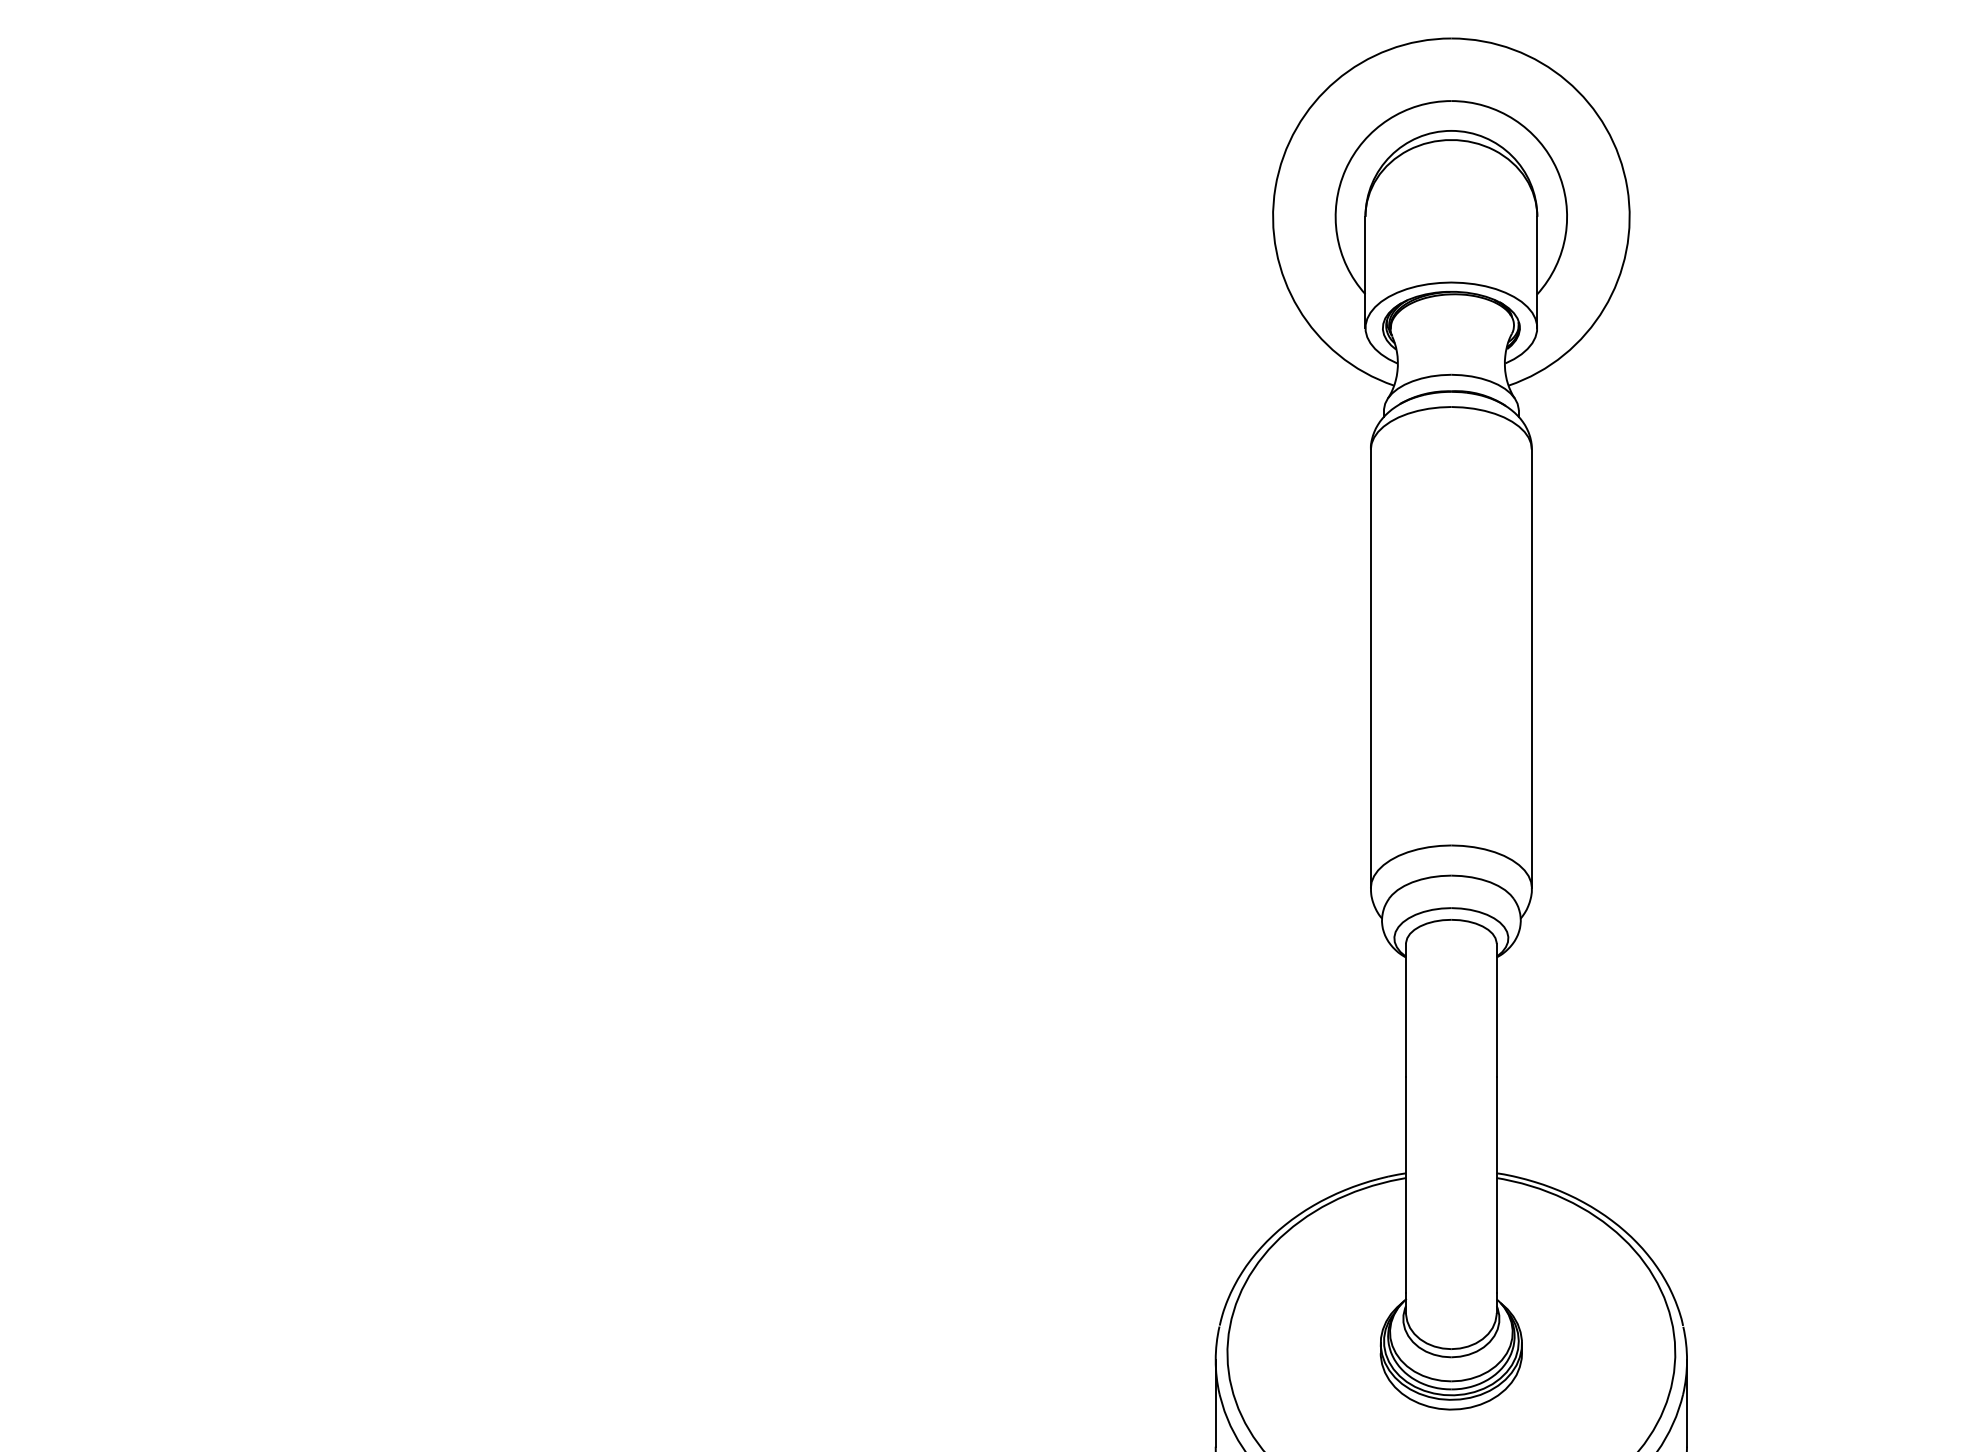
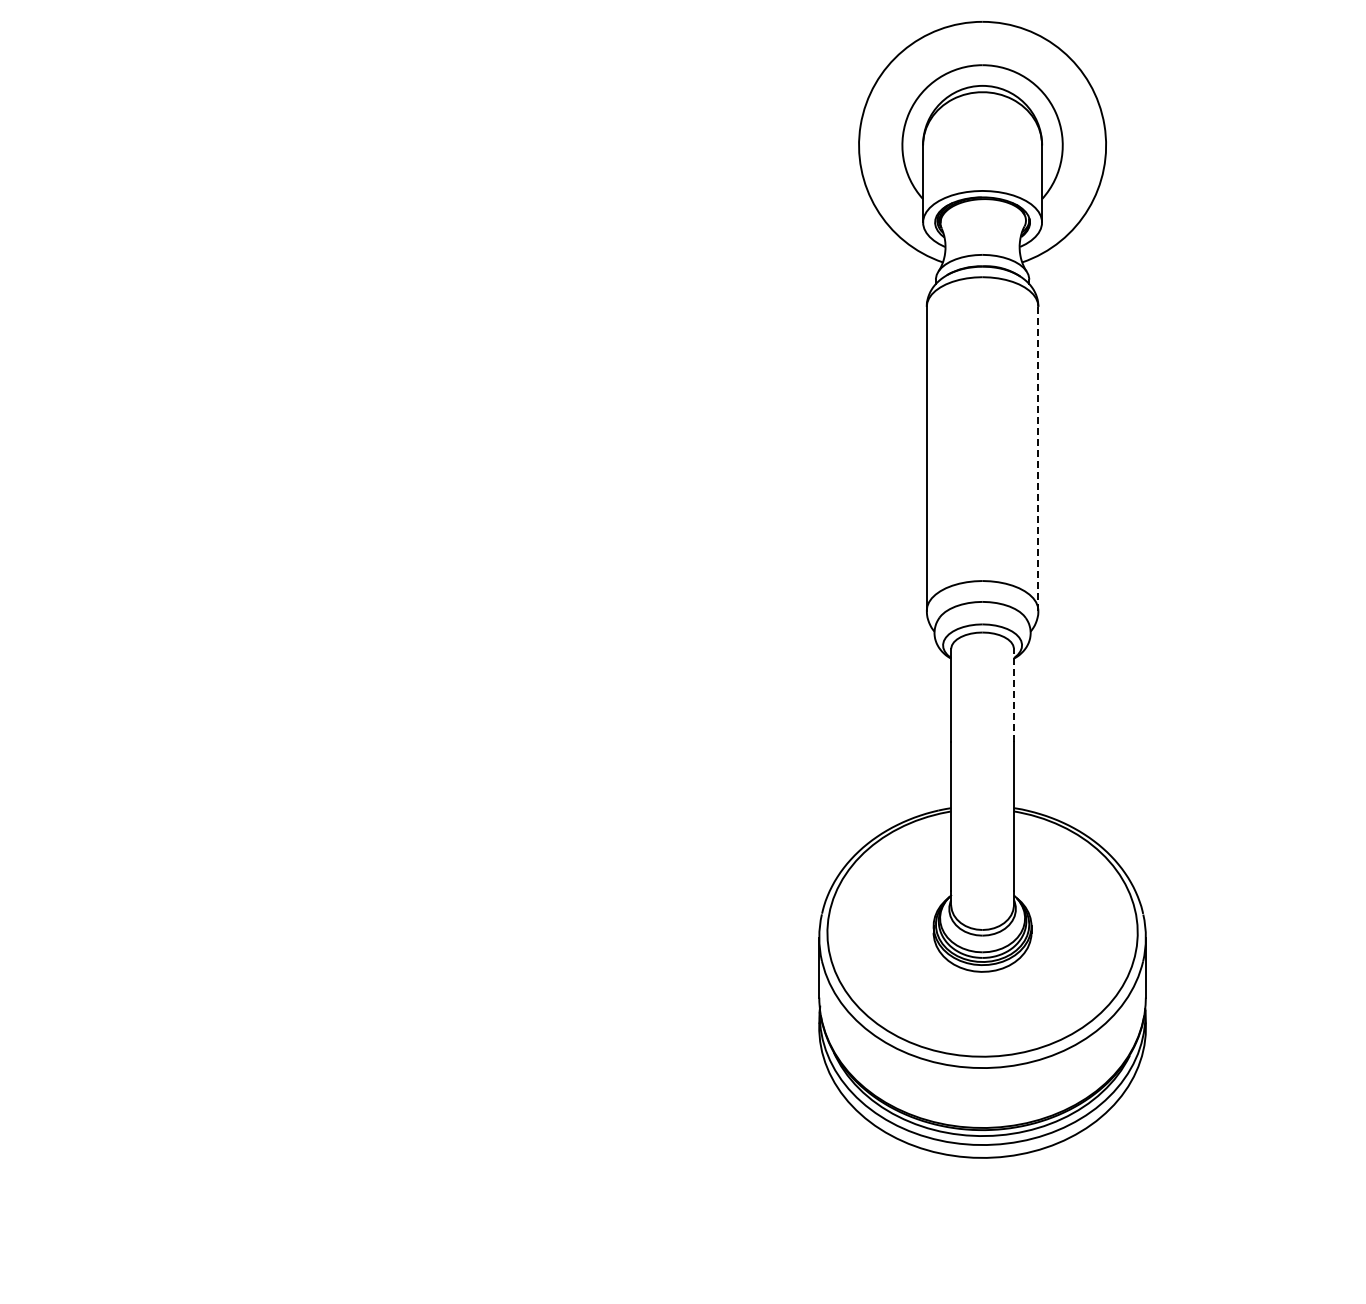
line: (1532, 668) -> (1038, 458), solid -> dashed
line: (1497, 1009) -> (1014, 694), solid -> dashed

